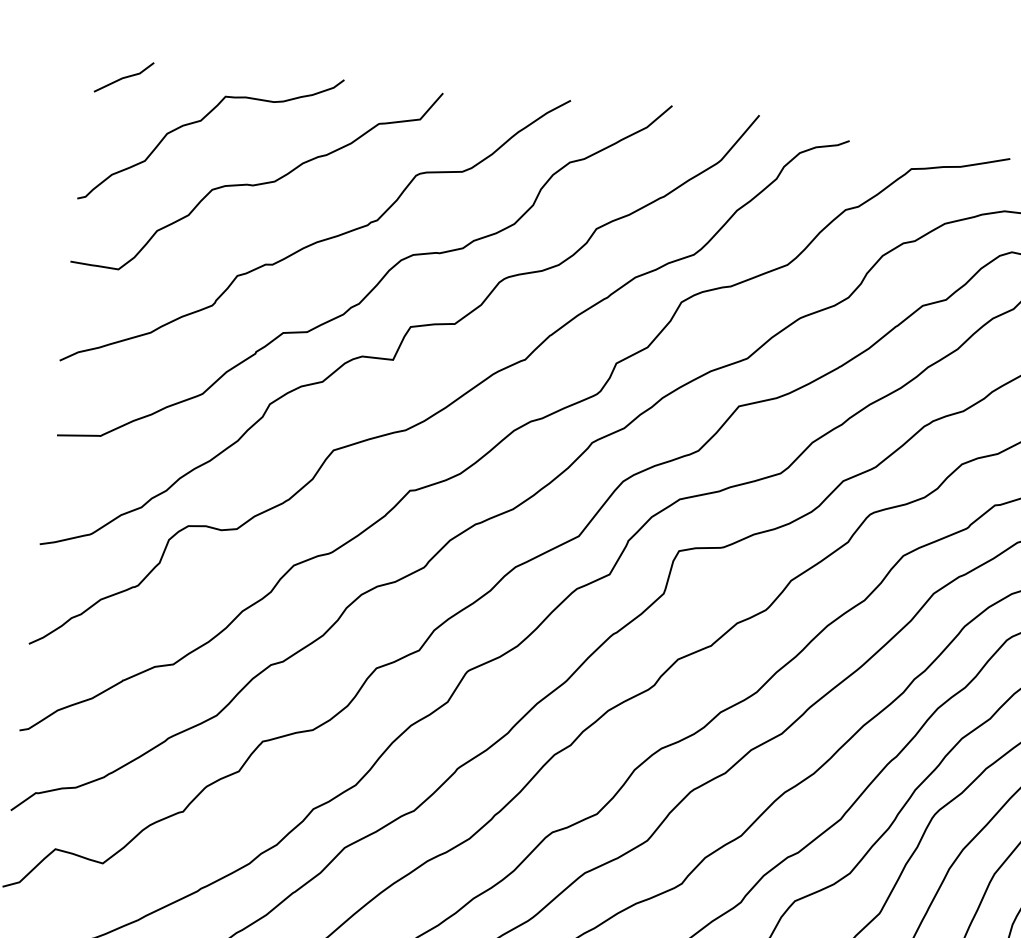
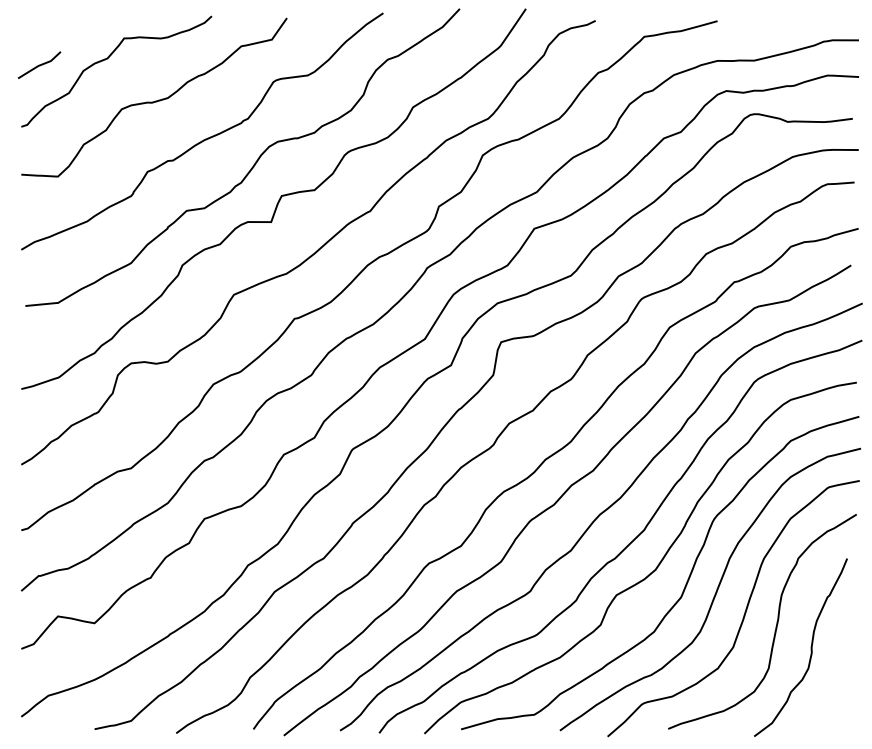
line: (124, 76) -> (39, 64), moved

